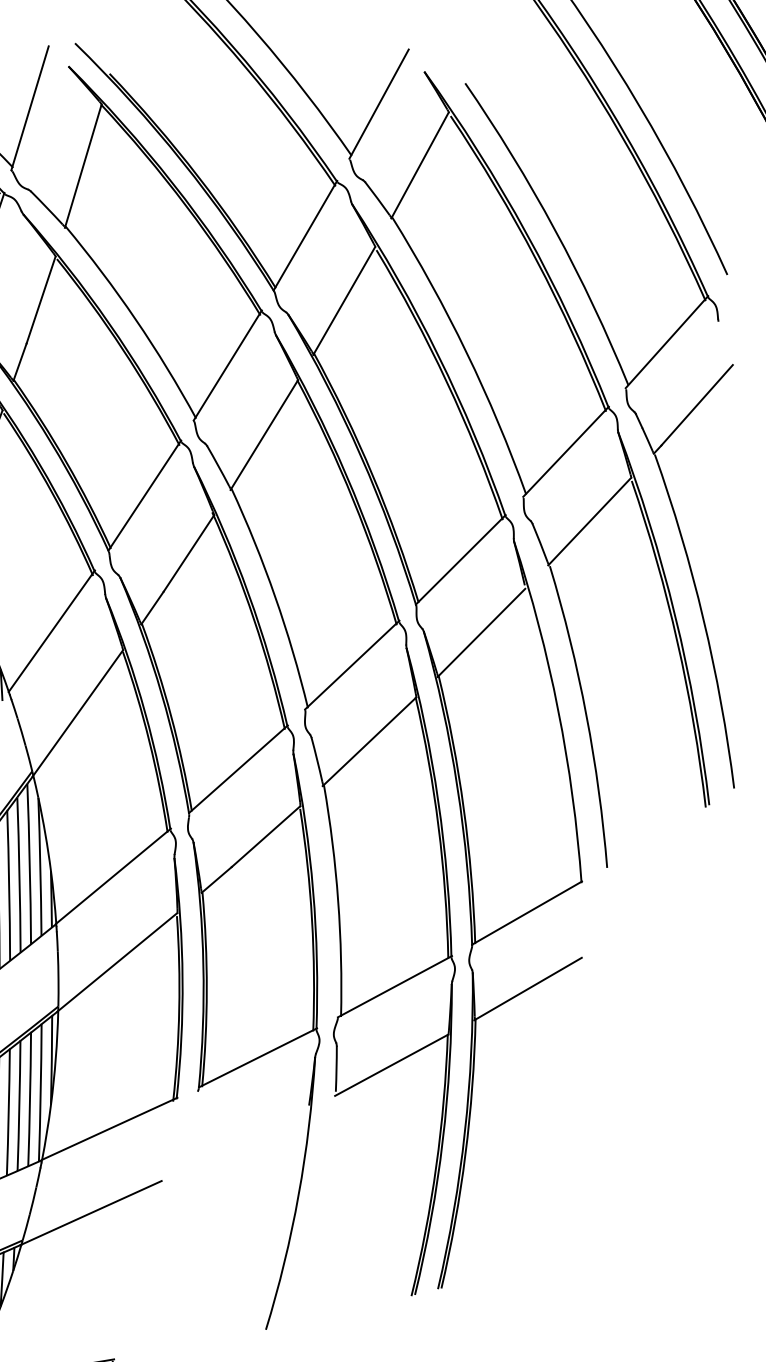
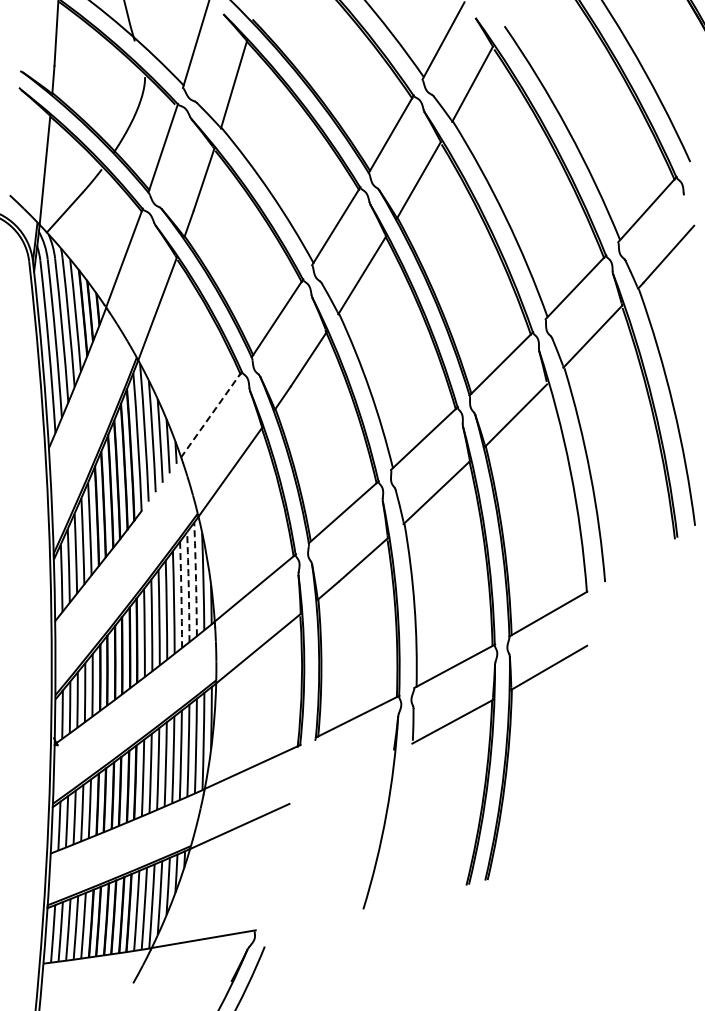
line: (51, 631) -> (211, 414), solid -> dashed
arc: (30, 864) -> (196, 579), solid -> dashed
arc: (19, 875) -> (188, 587), solid -> dashed
arc: (9, 885) -> (181, 594), solid -> dashed

